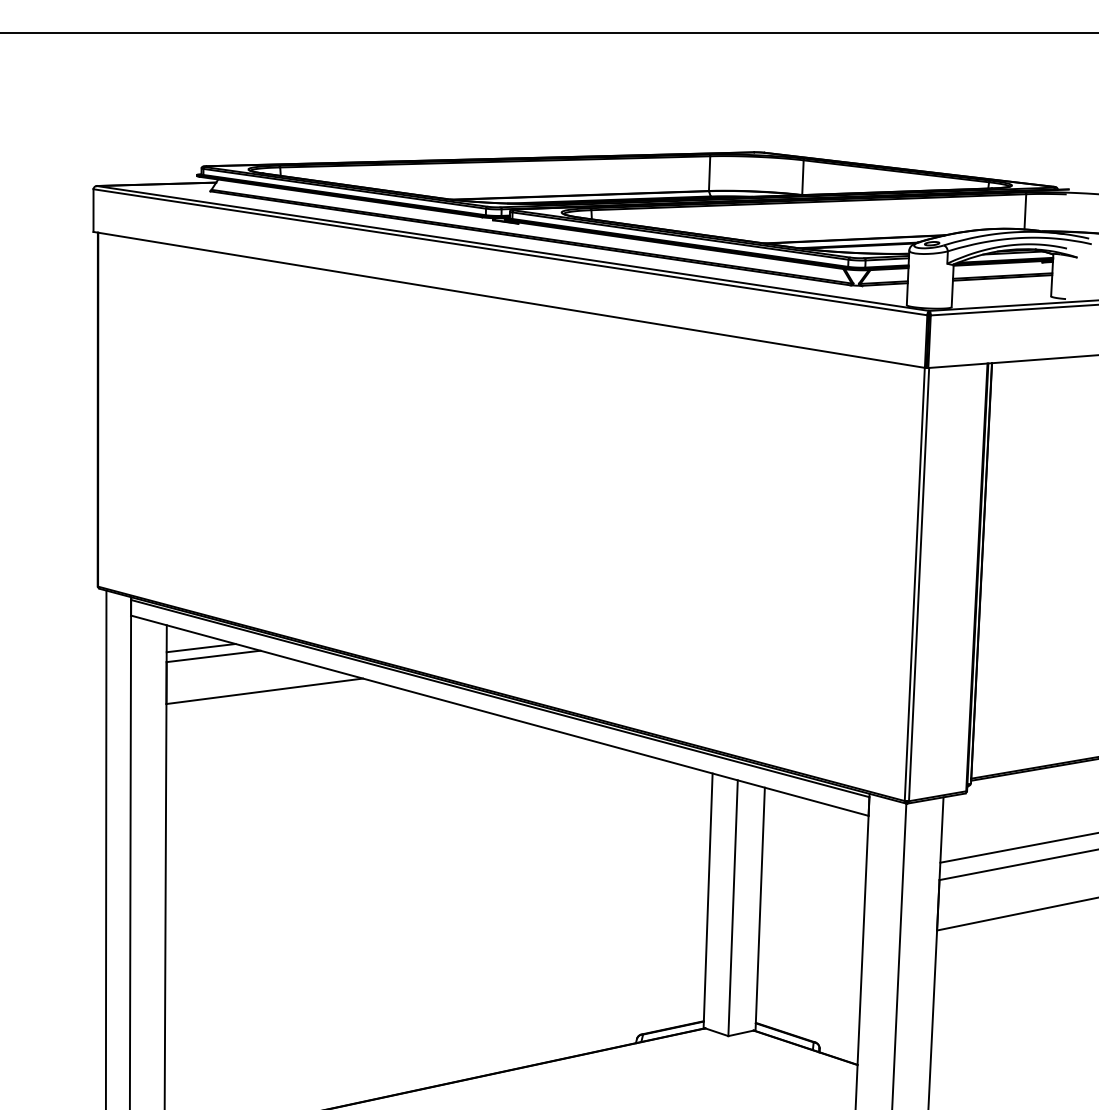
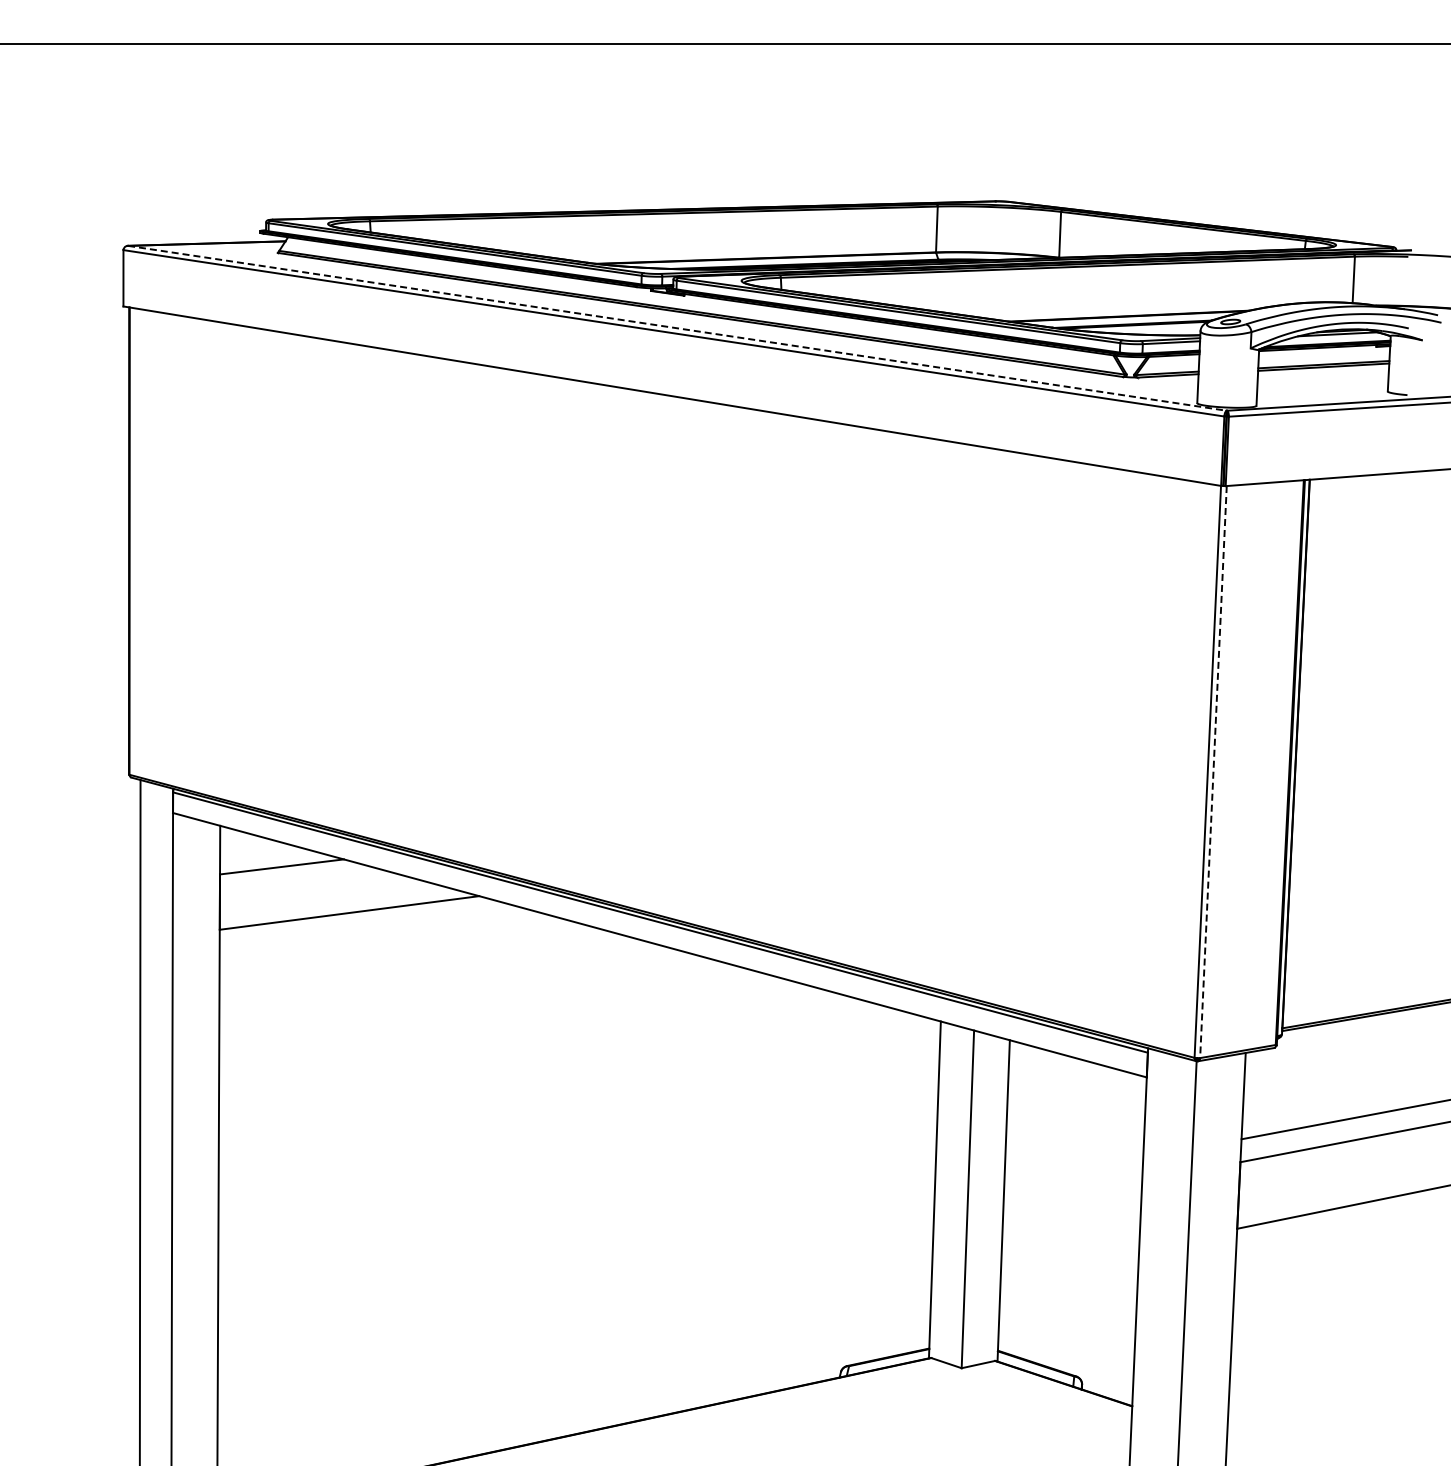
line: (513, 248) -> (677, 328), solid -> dashed
line: (919, 584) -> (1213, 772), solid -> dashed
line: (201, 647) -> (265, 855), removed

